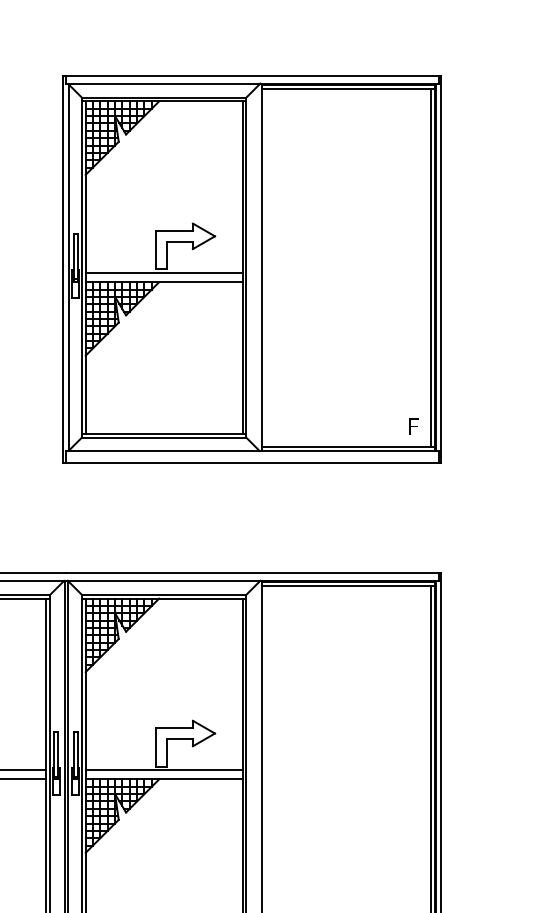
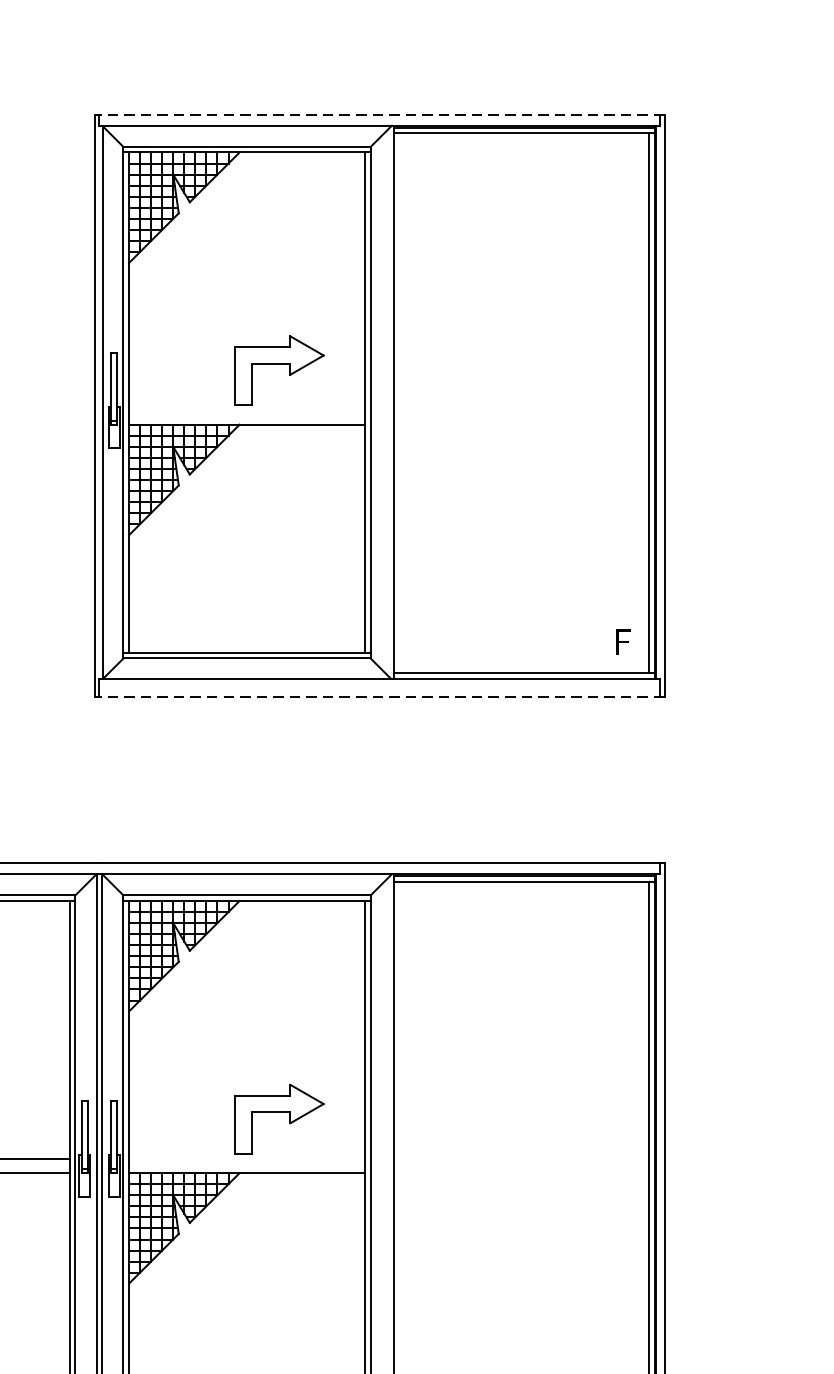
line: (251, 76) -> (378, 114), solid -> dashed
line: (163, 273) -> (246, 411), removed
line: (251, 463) -> (378, 697), solid -> dashed
line: (163, 770) -> (246, 1159), removed

